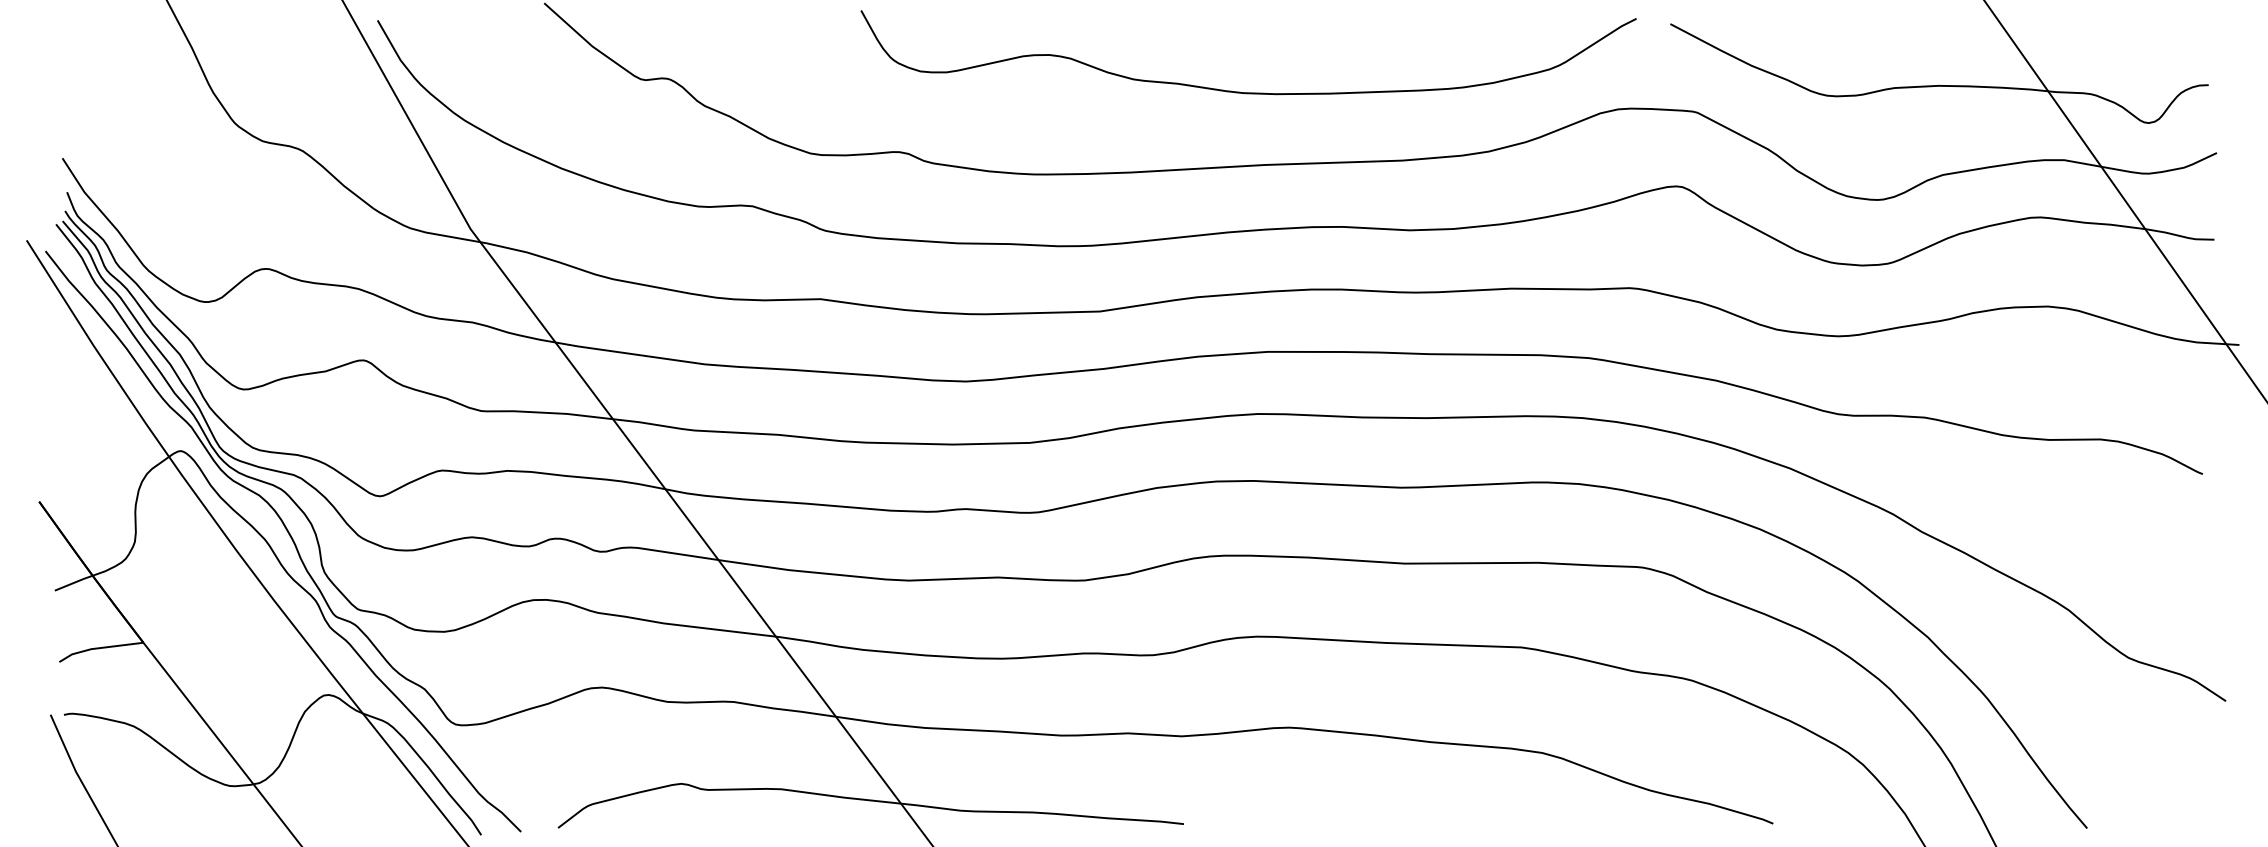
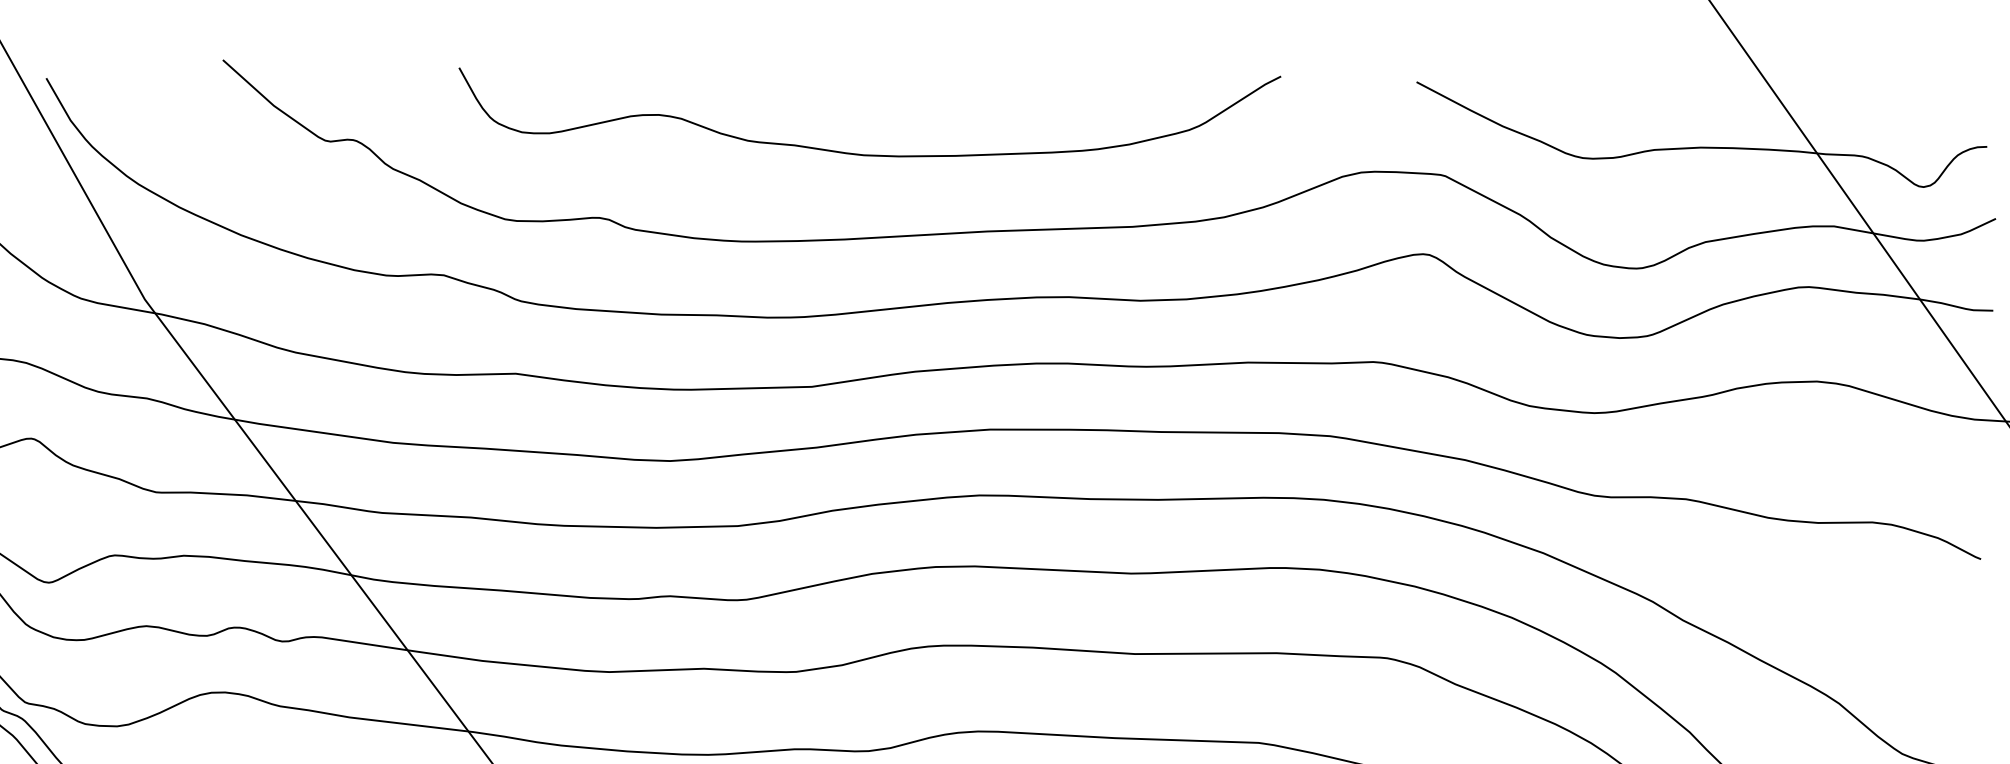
curve: (1240, 91) -> (861, 153), moved

